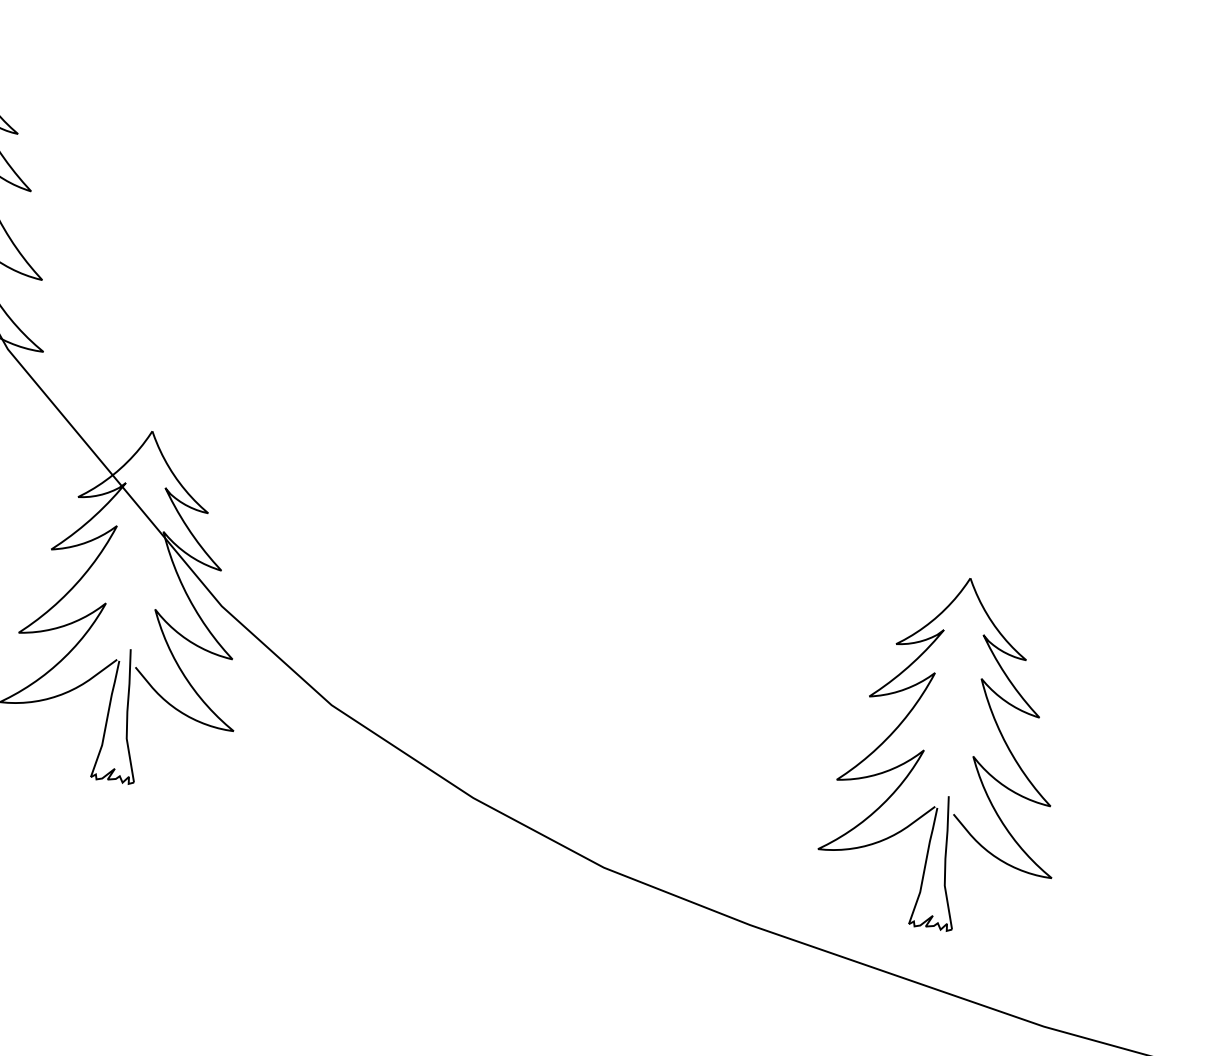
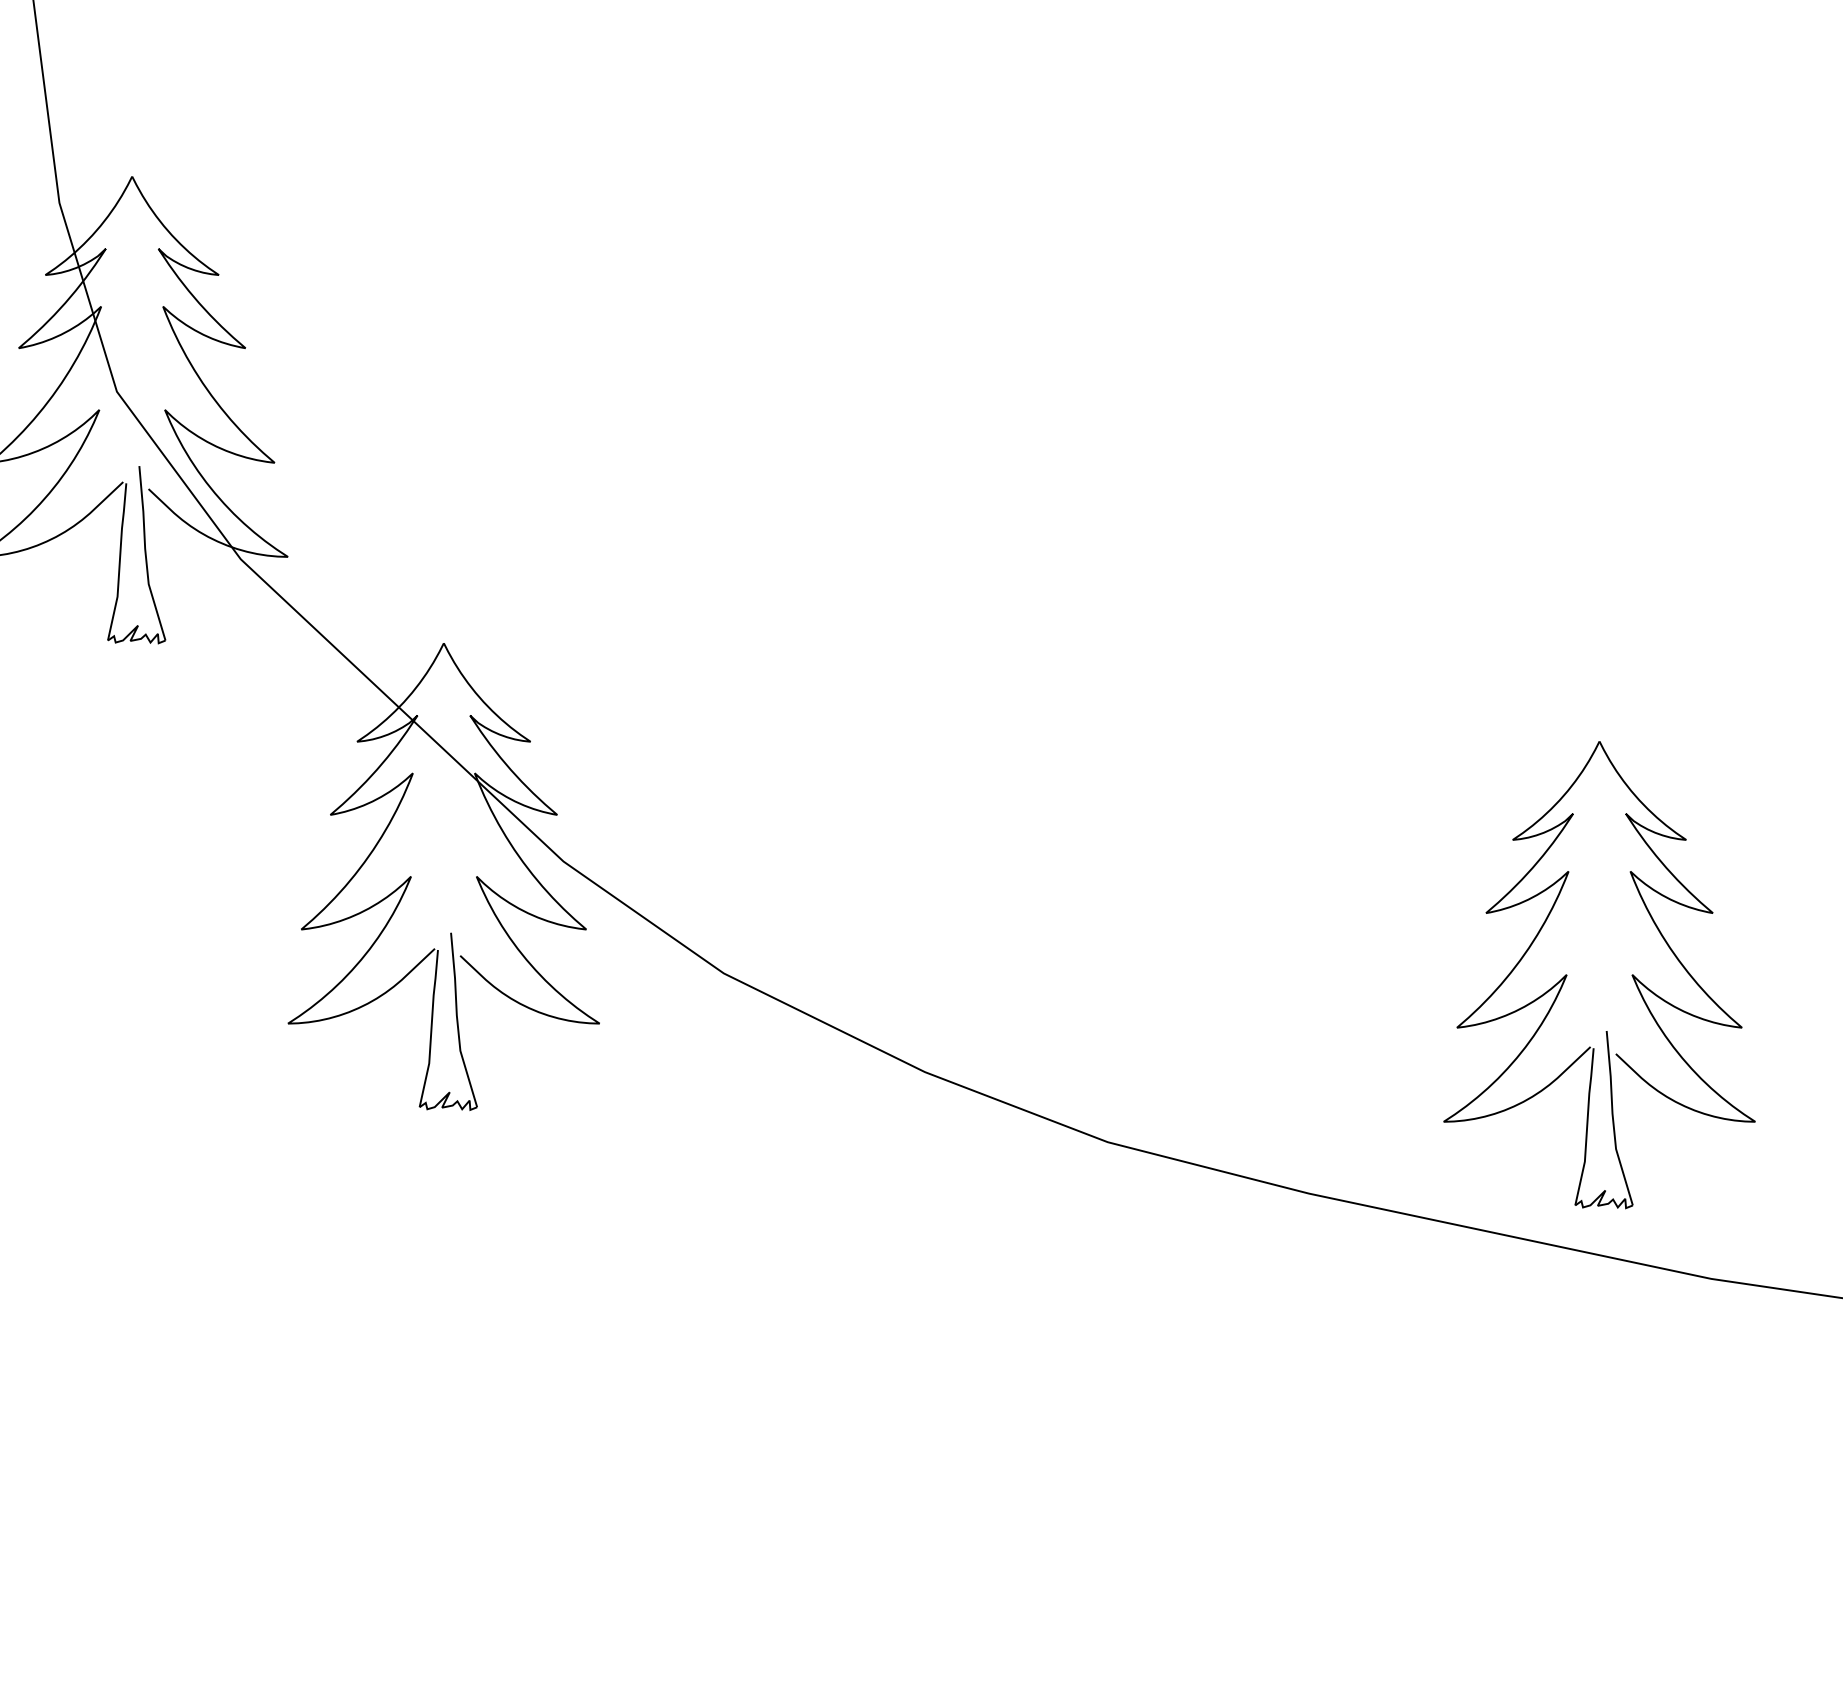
part: (924, 750) -> (1567, 975), moved

